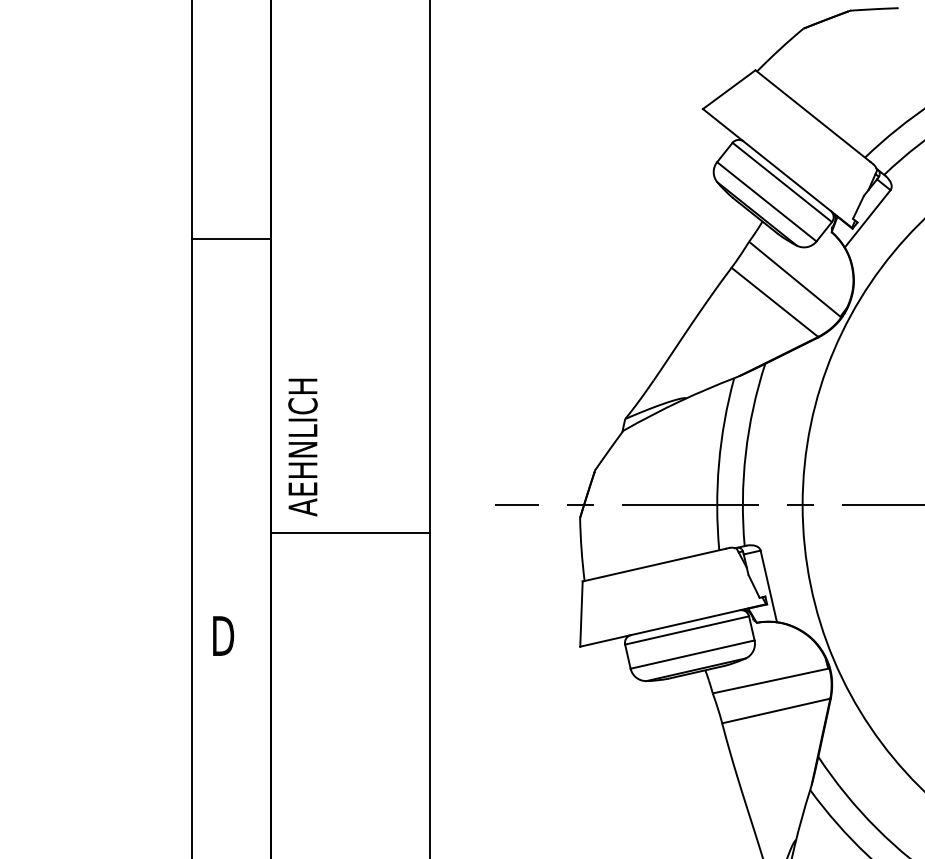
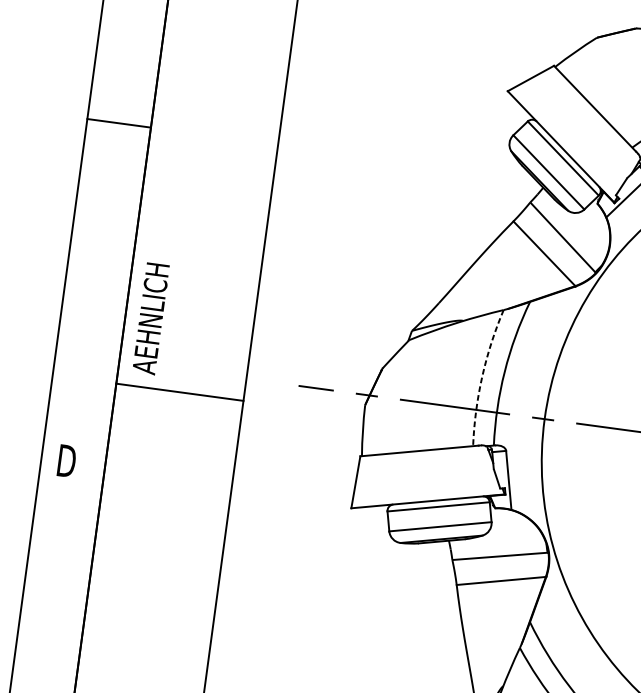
line: (231, 238) -> (119, 123), moved
arc: (719, 463) -> (482, 376), solid -> dashed

